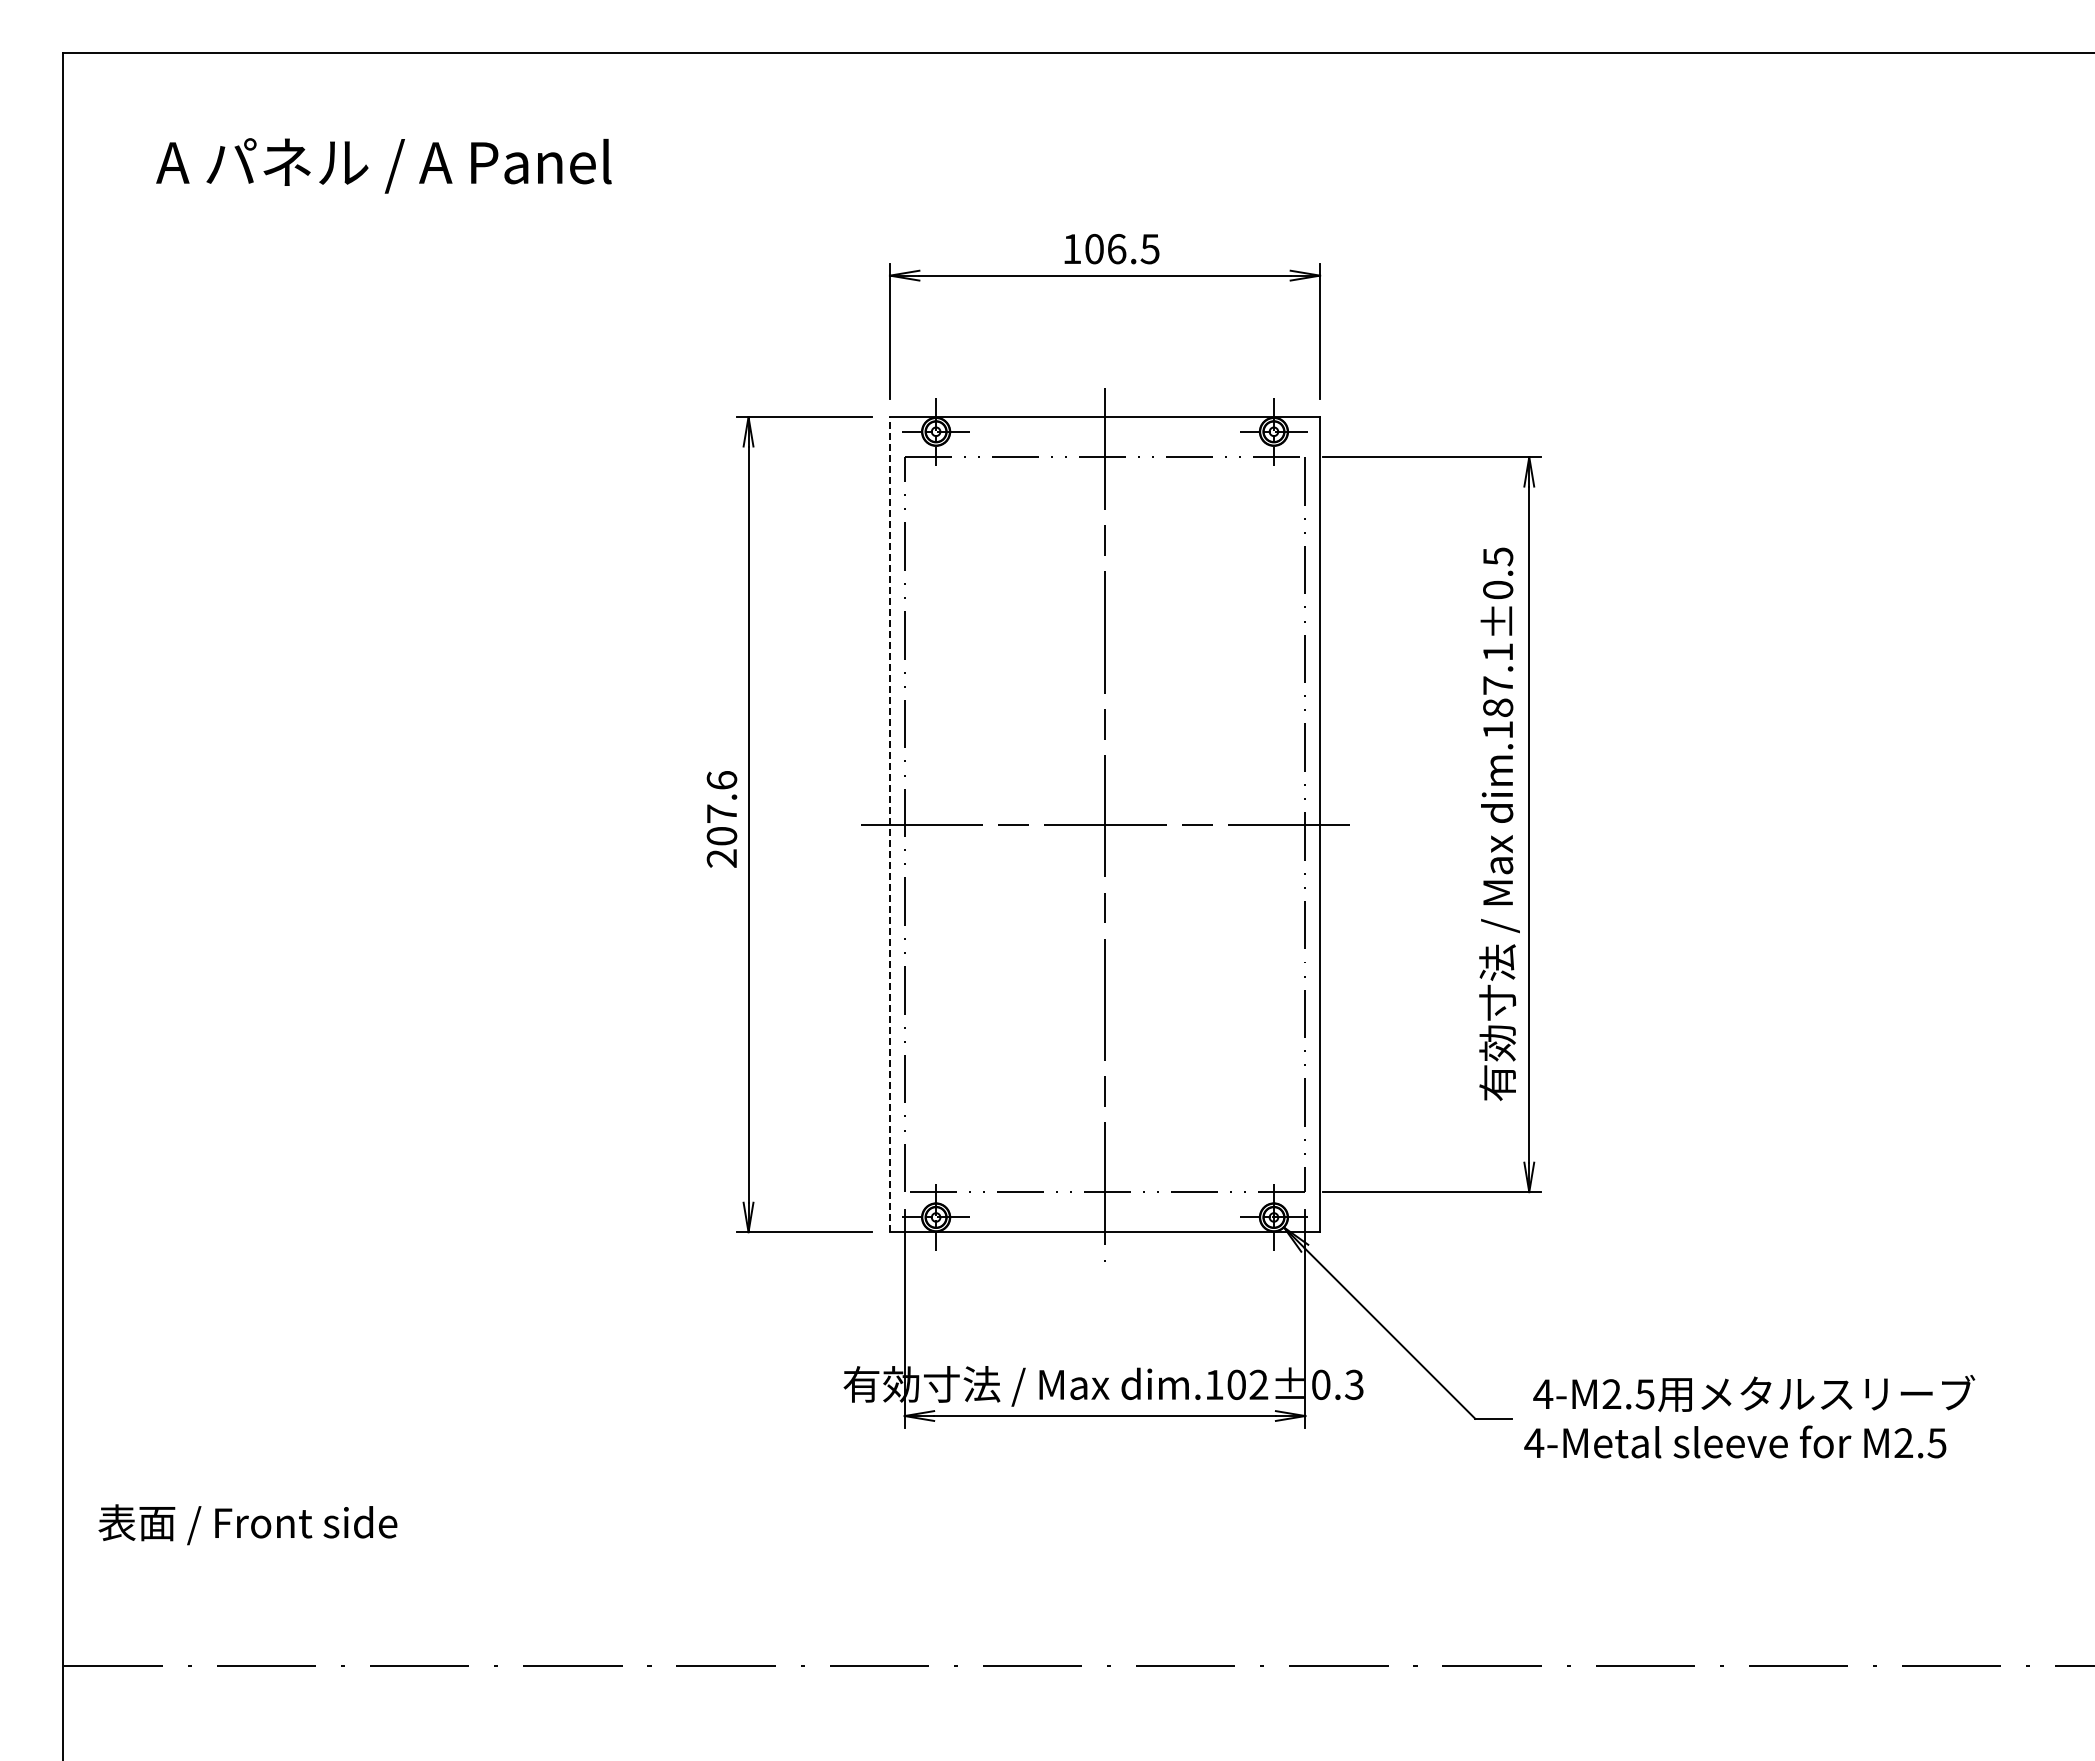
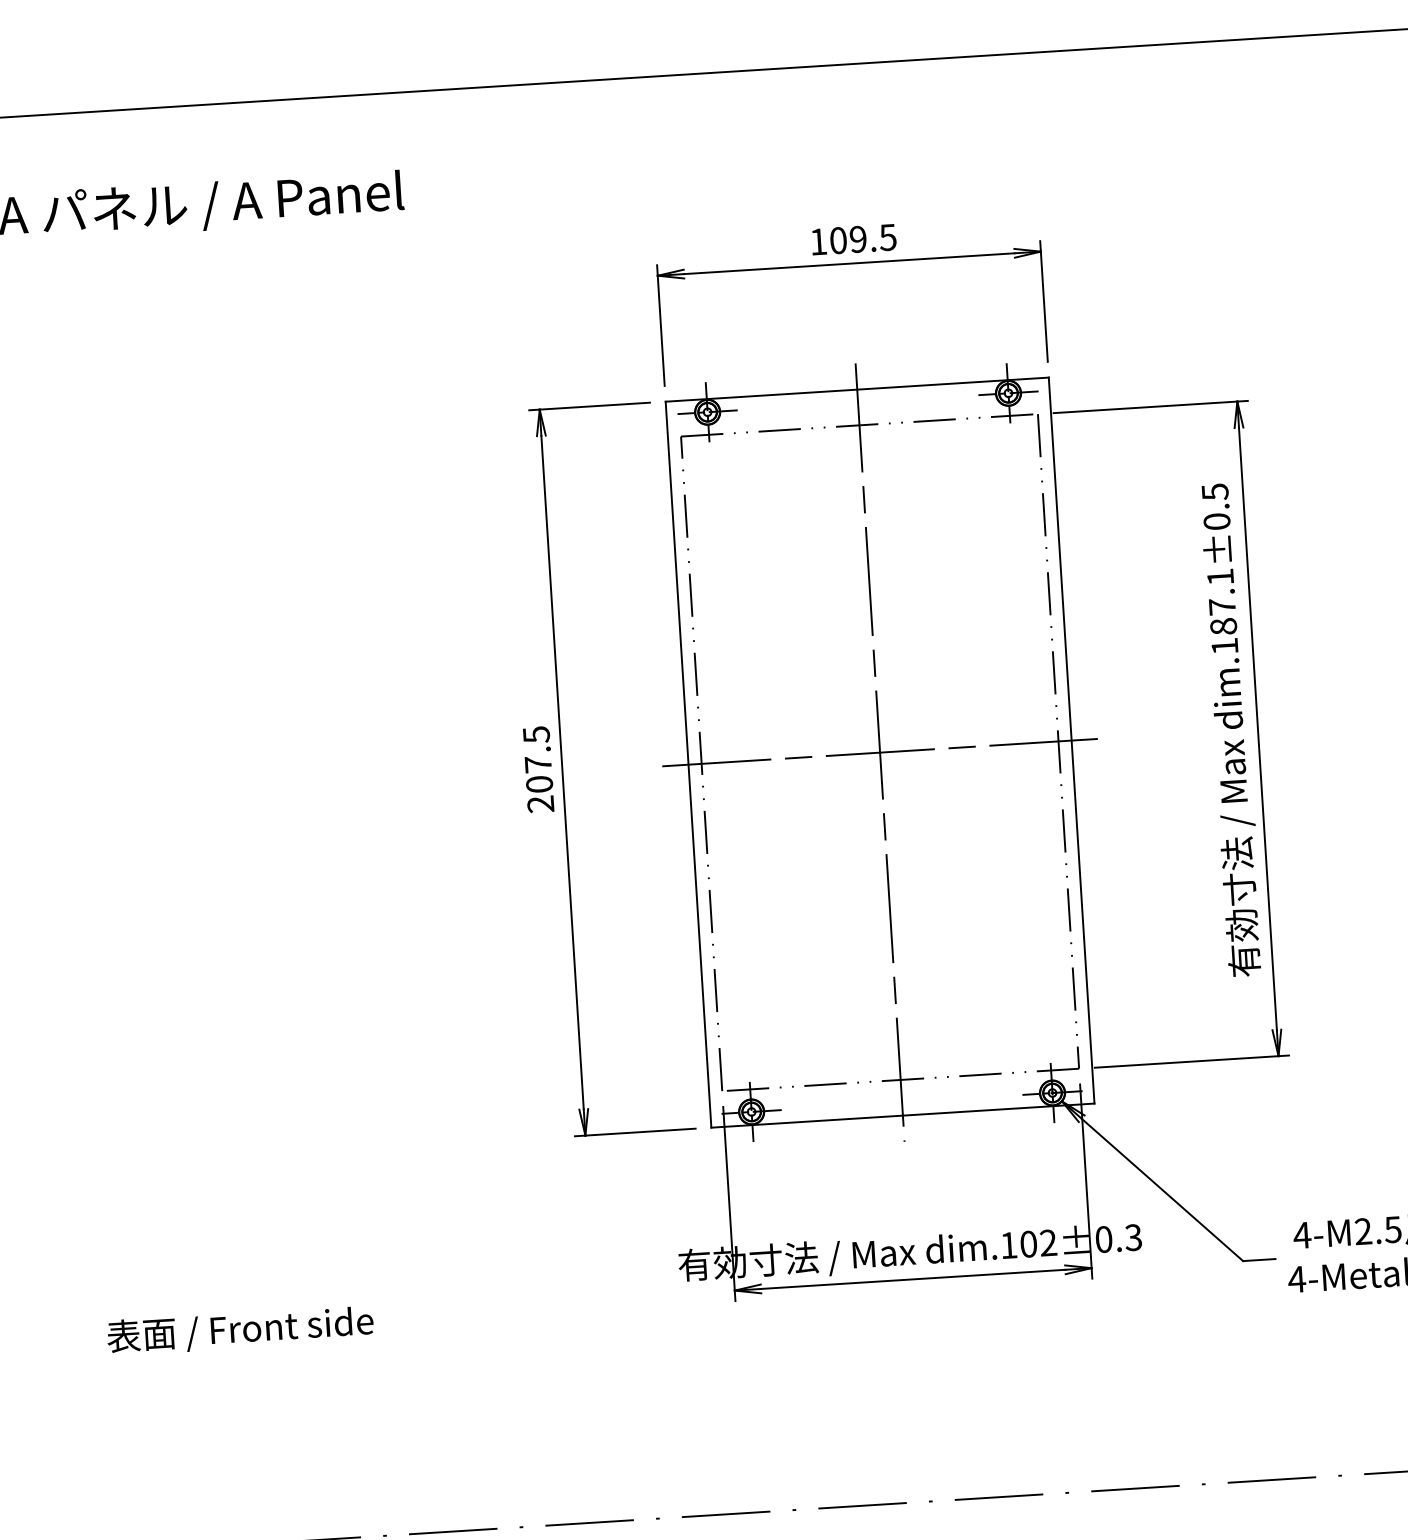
text: (1116, 248) -> (858, 238), 106.5 -> 109.5
text: (721, 780) -> (536, 734), 207.6 -> 207.5
line: (889, 824) -> (688, 764), dashed -> solid
text: (247, 1524) -> (239, 1330), moved

